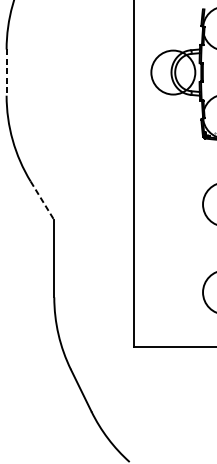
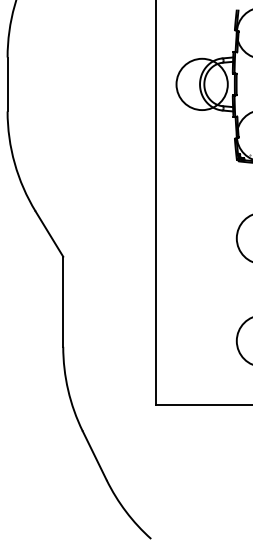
line: (6, 72) -> (7, 84), dashed -> solid
line: (42, 201) -> (49, 234), dashed -> solid

